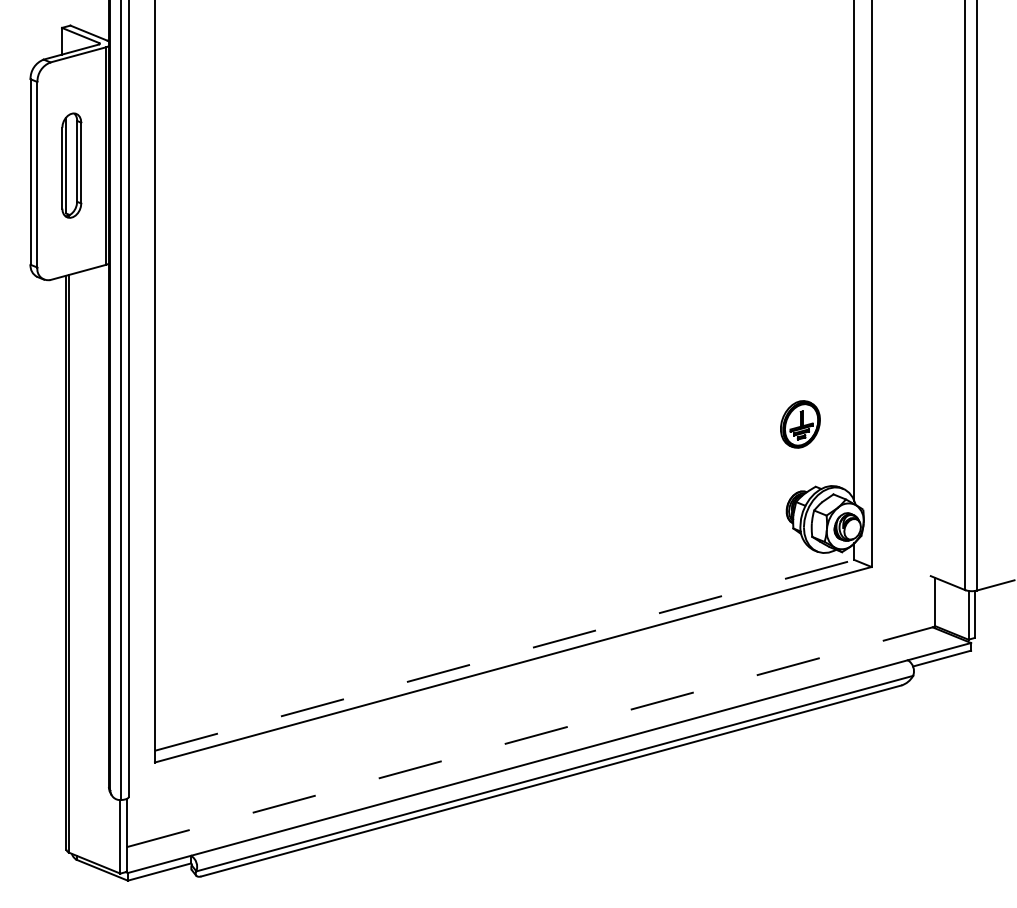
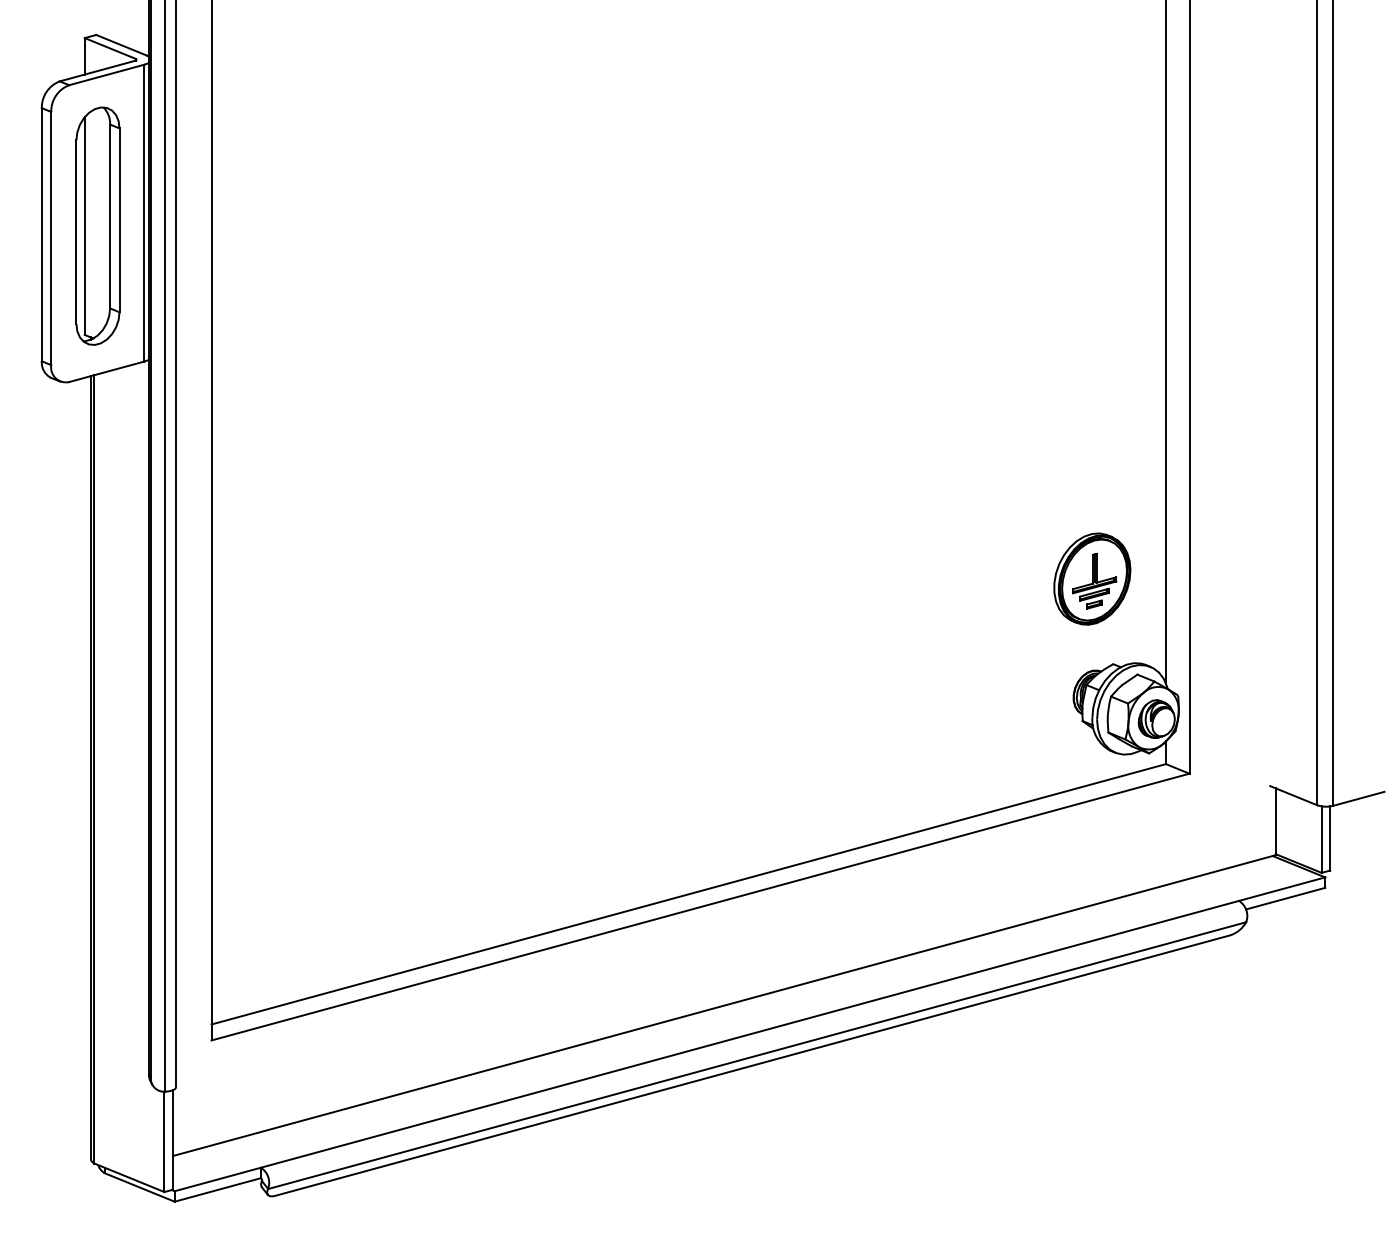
part: (71, 165) -> (97, 225), size x1.67
part: (800, 424) -> (1092, 579), size x1.43
line: (504, 655) -> (688, 894), dashed -> solid
line: (530, 736) -> (724, 1004), dashed -> solid

